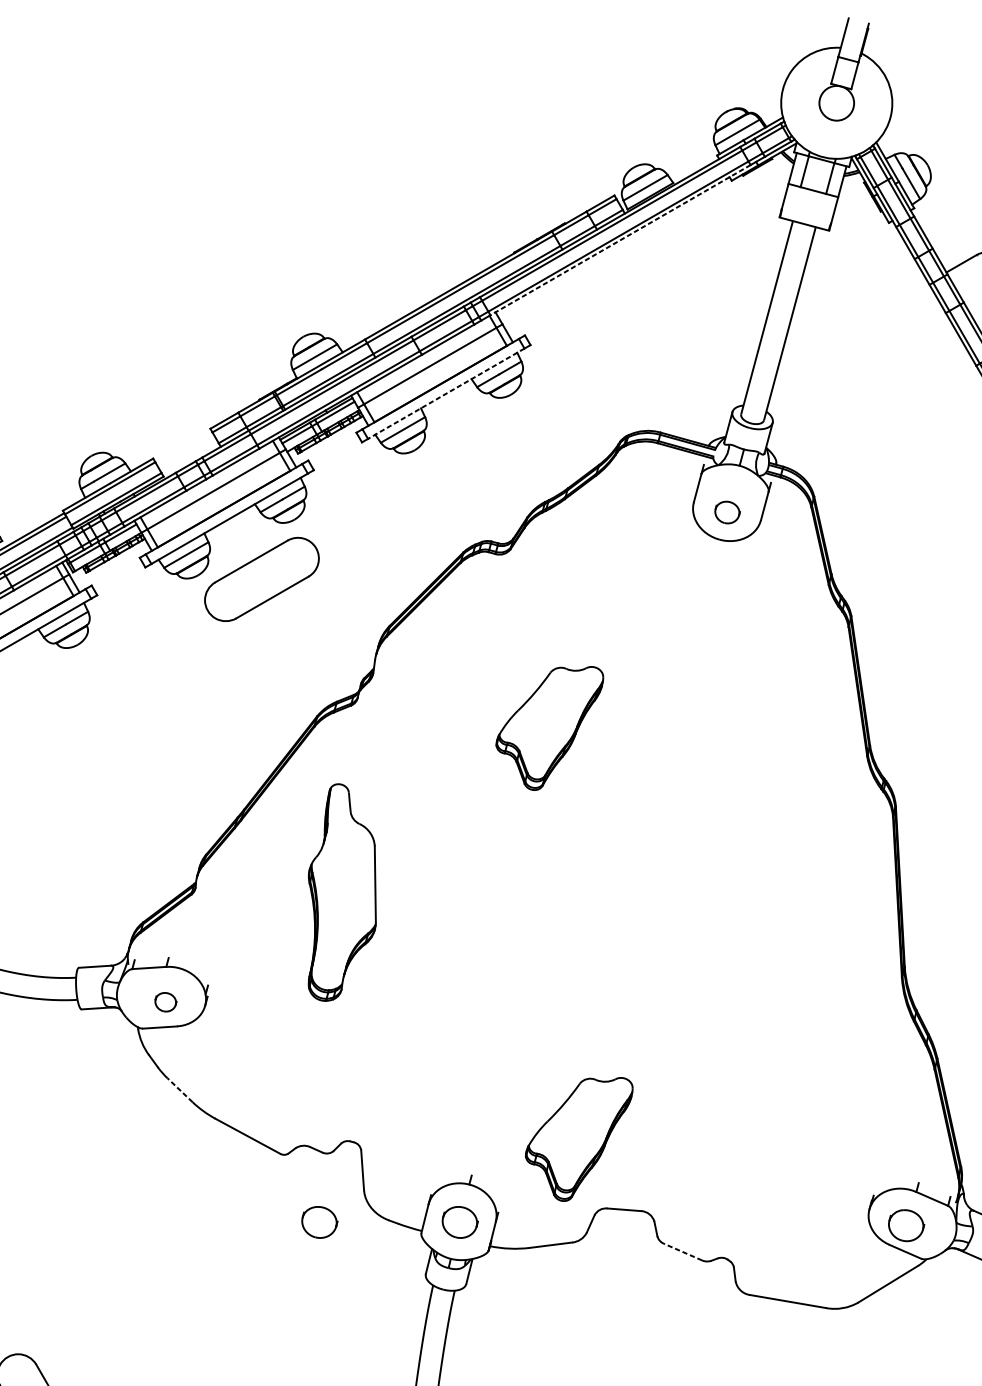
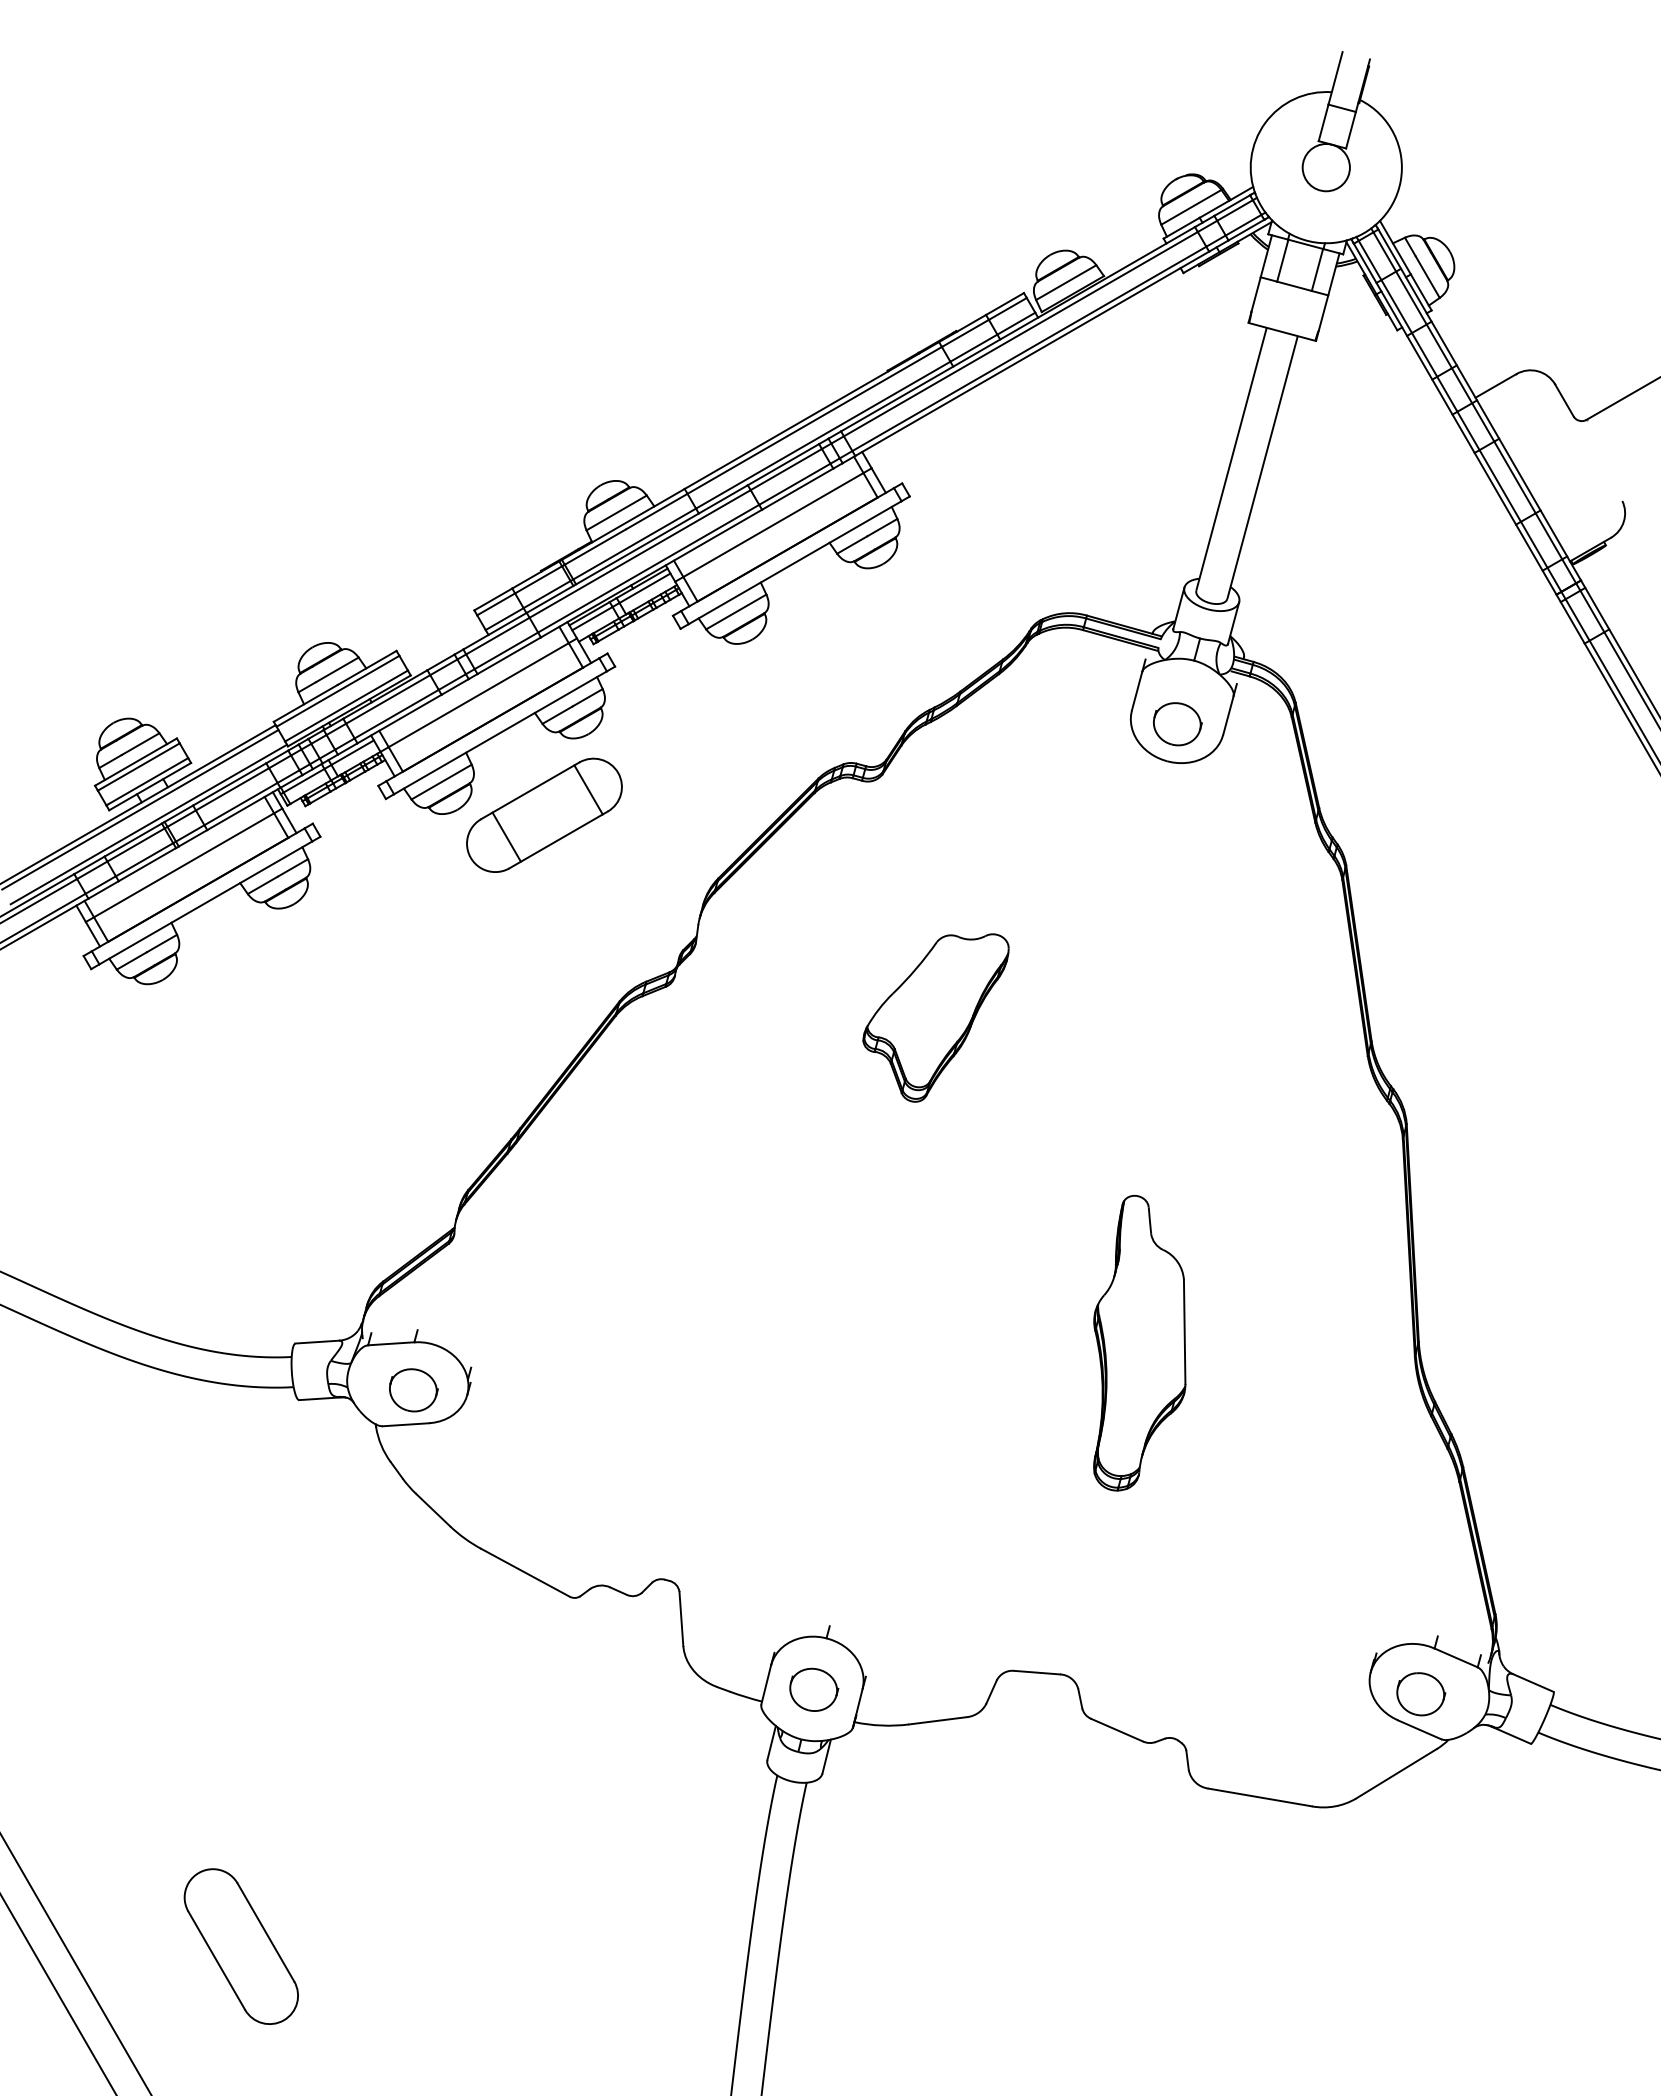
line: (620, 240) -> (1031, 354), dashed -> solid
line: (446, 393) -> (795, 562), dashed -> solid
part: (727, 512) -> (1177, 724), size x1.43
line: (294, 560) -> (588, 789), added
line: (234, 595) -> (506, 836), added
part: (342, 892) -> (1139, 1342), moved
part: (165, 1002) -> (413, 1390), size x1.67
line: (180, 1090) -> (433, 1510), dashed -> solid
part: (578, 1139) -> (975, 1576), removed
part: (320, 1222) -> (623, 1689), removed
line: (682, 1251) -> (1116, 1729), dashed -> solid

